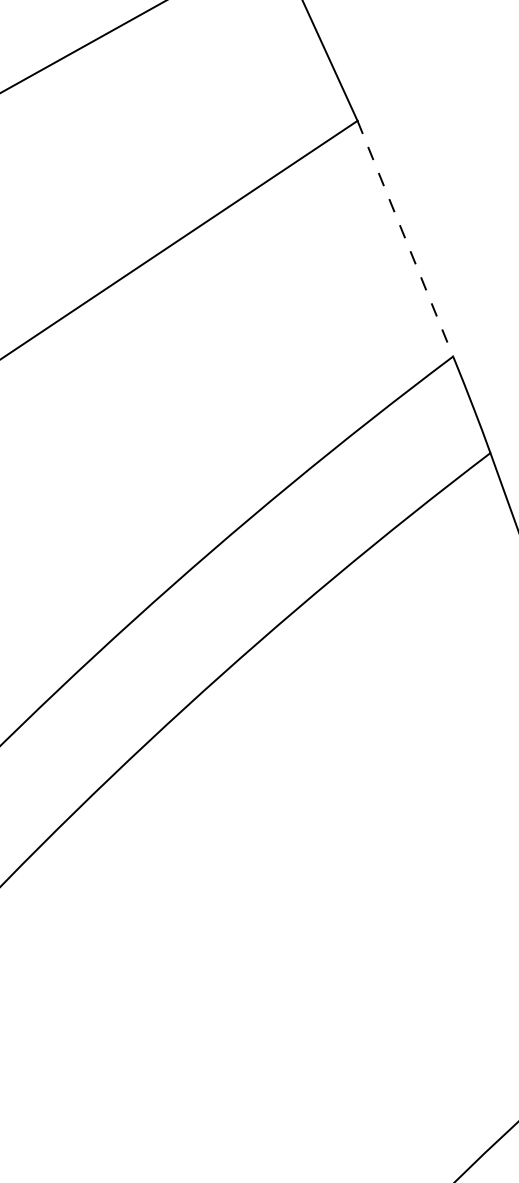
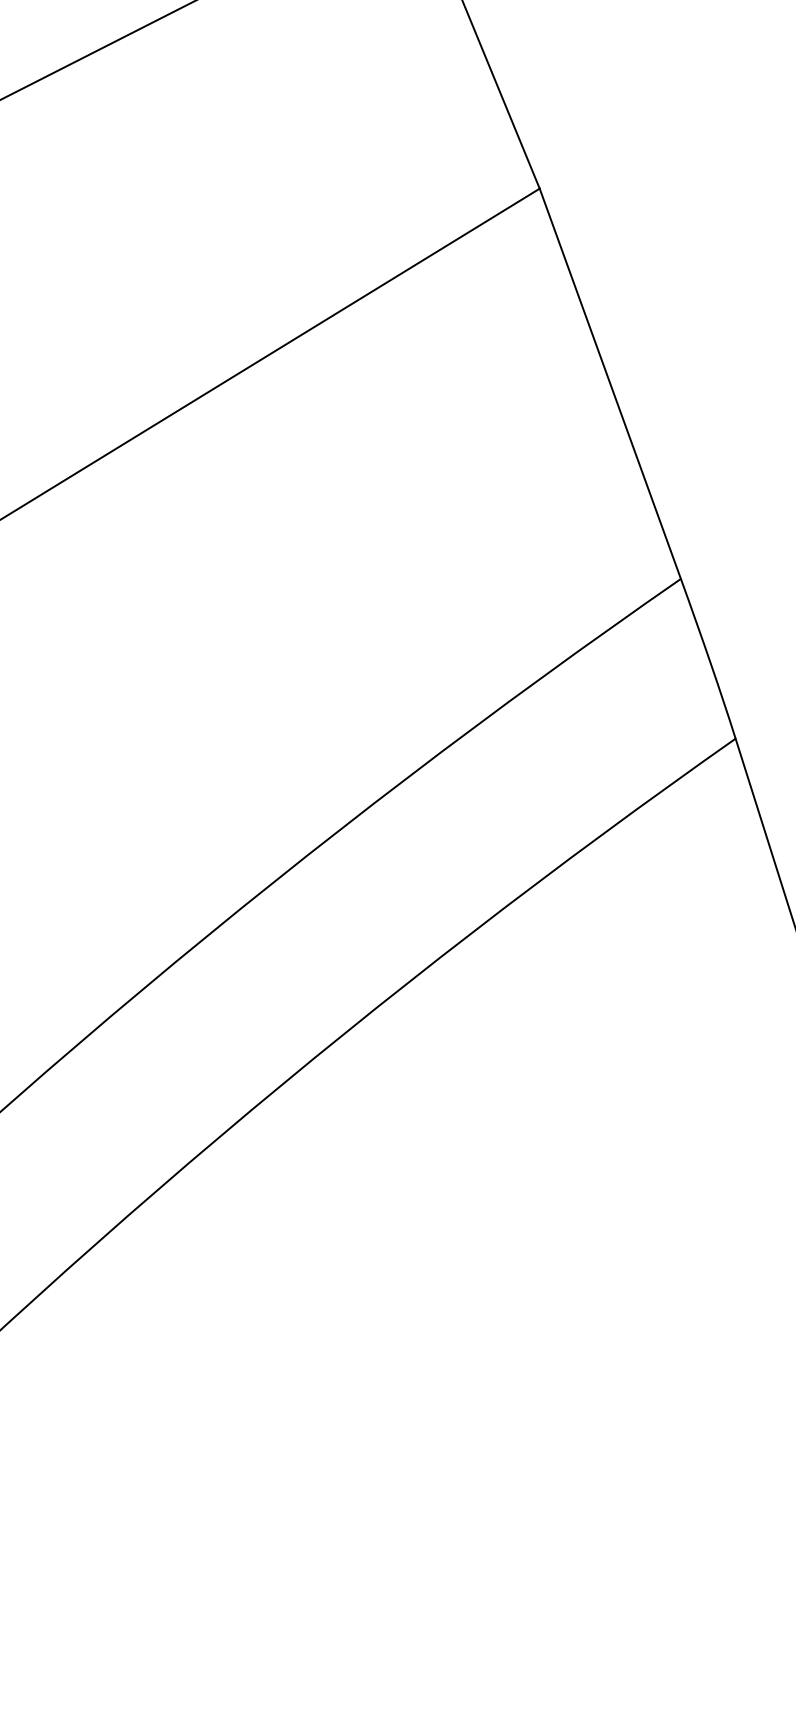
line: (405, 239) -> (610, 385), dashed -> solid

